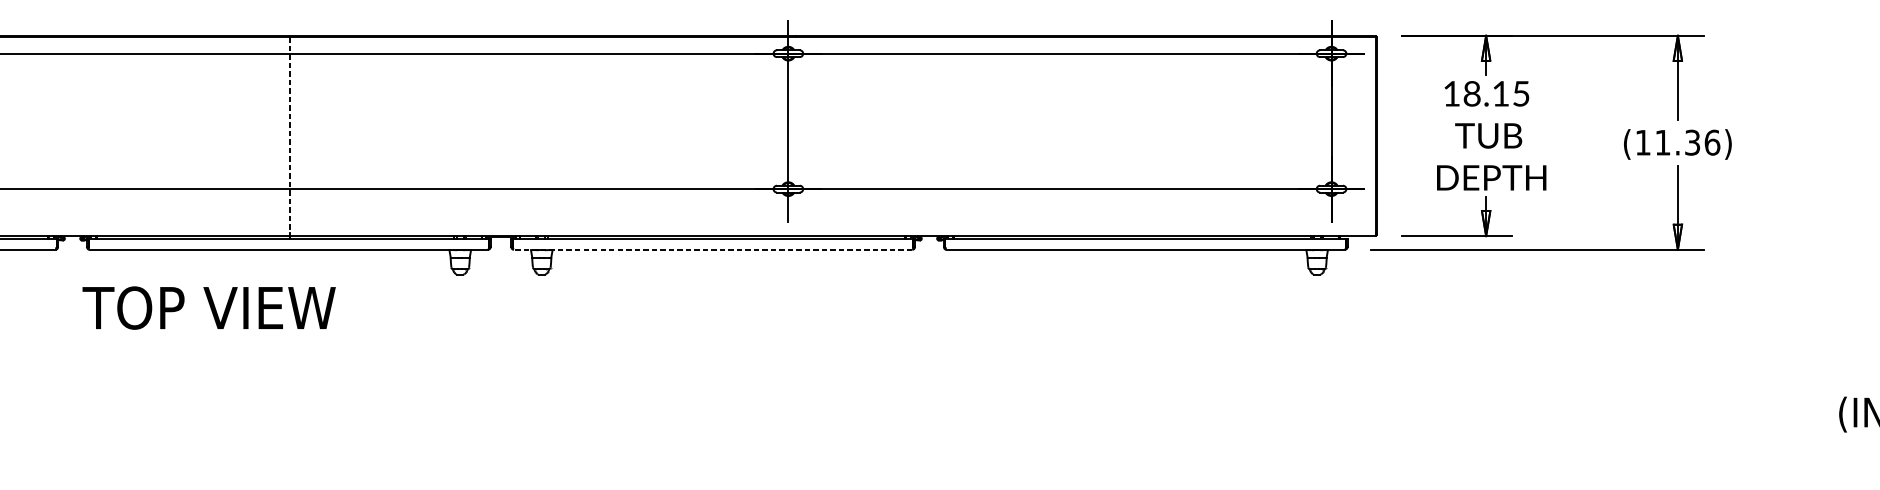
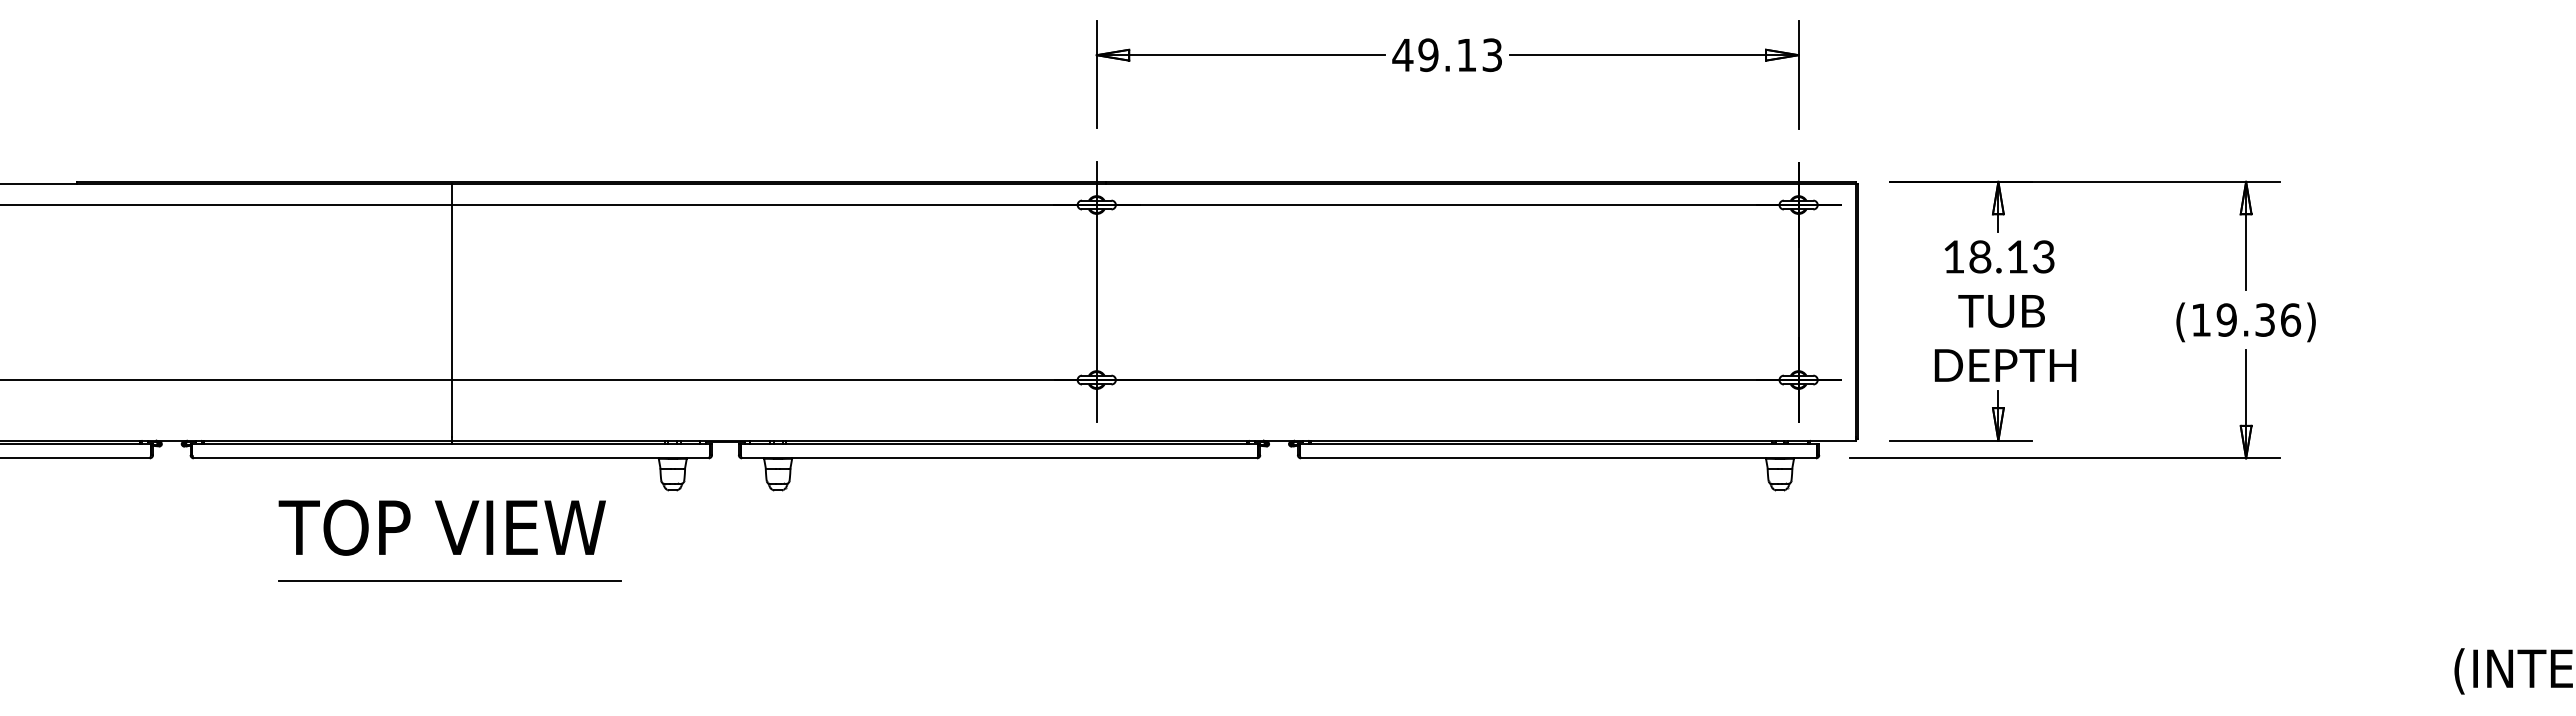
text: (1521, 93) -> (2043, 256), 18.15 -> 18.13
line: (289, 135) -> (452, 310), dashed -> solid
text: (1662, 142) -> (2226, 319), (11.36) -> (19.36)
line: (713, 249) -> (999, 458), dashed -> solid
text: (208, 307) -> (441, 527), moved
line: (287, 345) -> (449, 581), added

